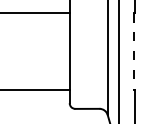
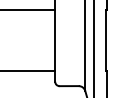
line: (133, 52) -> (105, 41), dashed -> solid

